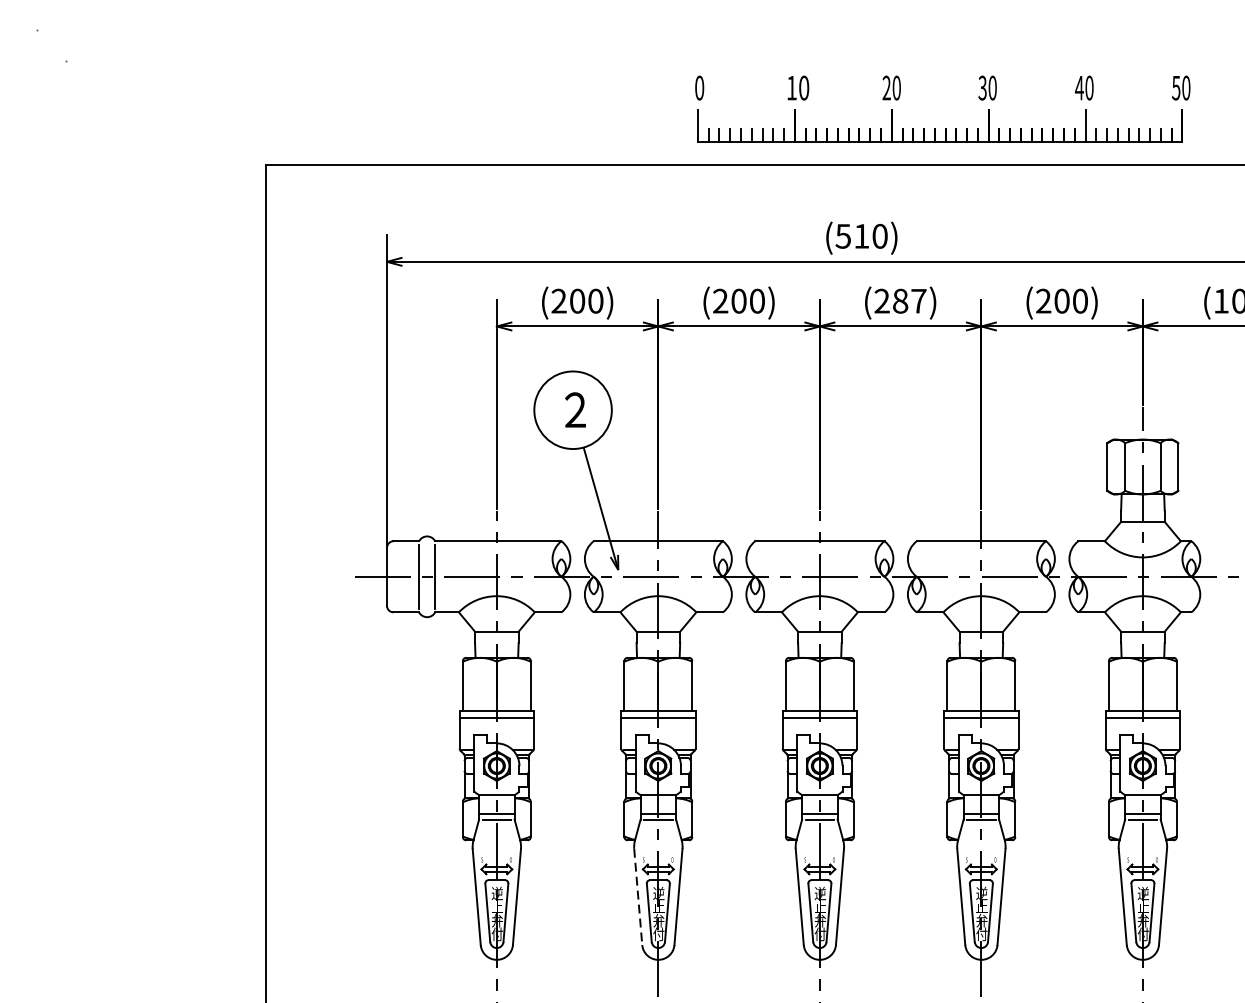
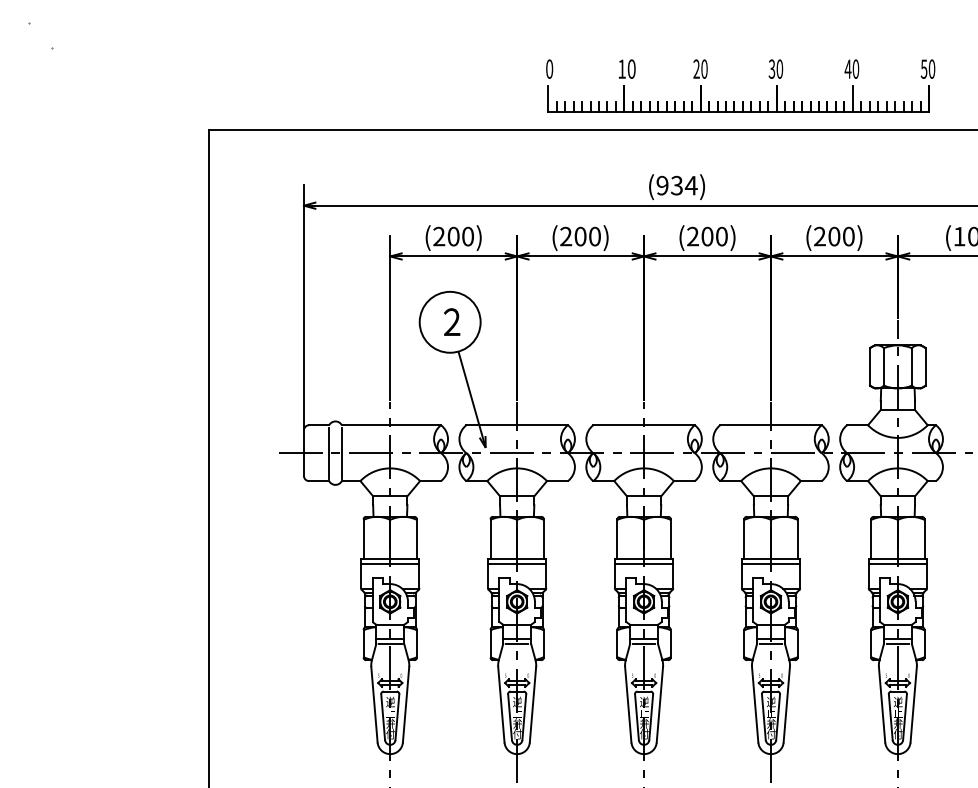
text: (861, 236) -> (676, 185), (510) -> (934)
text: (909, 301) -> (714, 236), (287) -> (200)
line: (638, 896) -> (501, 704), dashed -> solid

